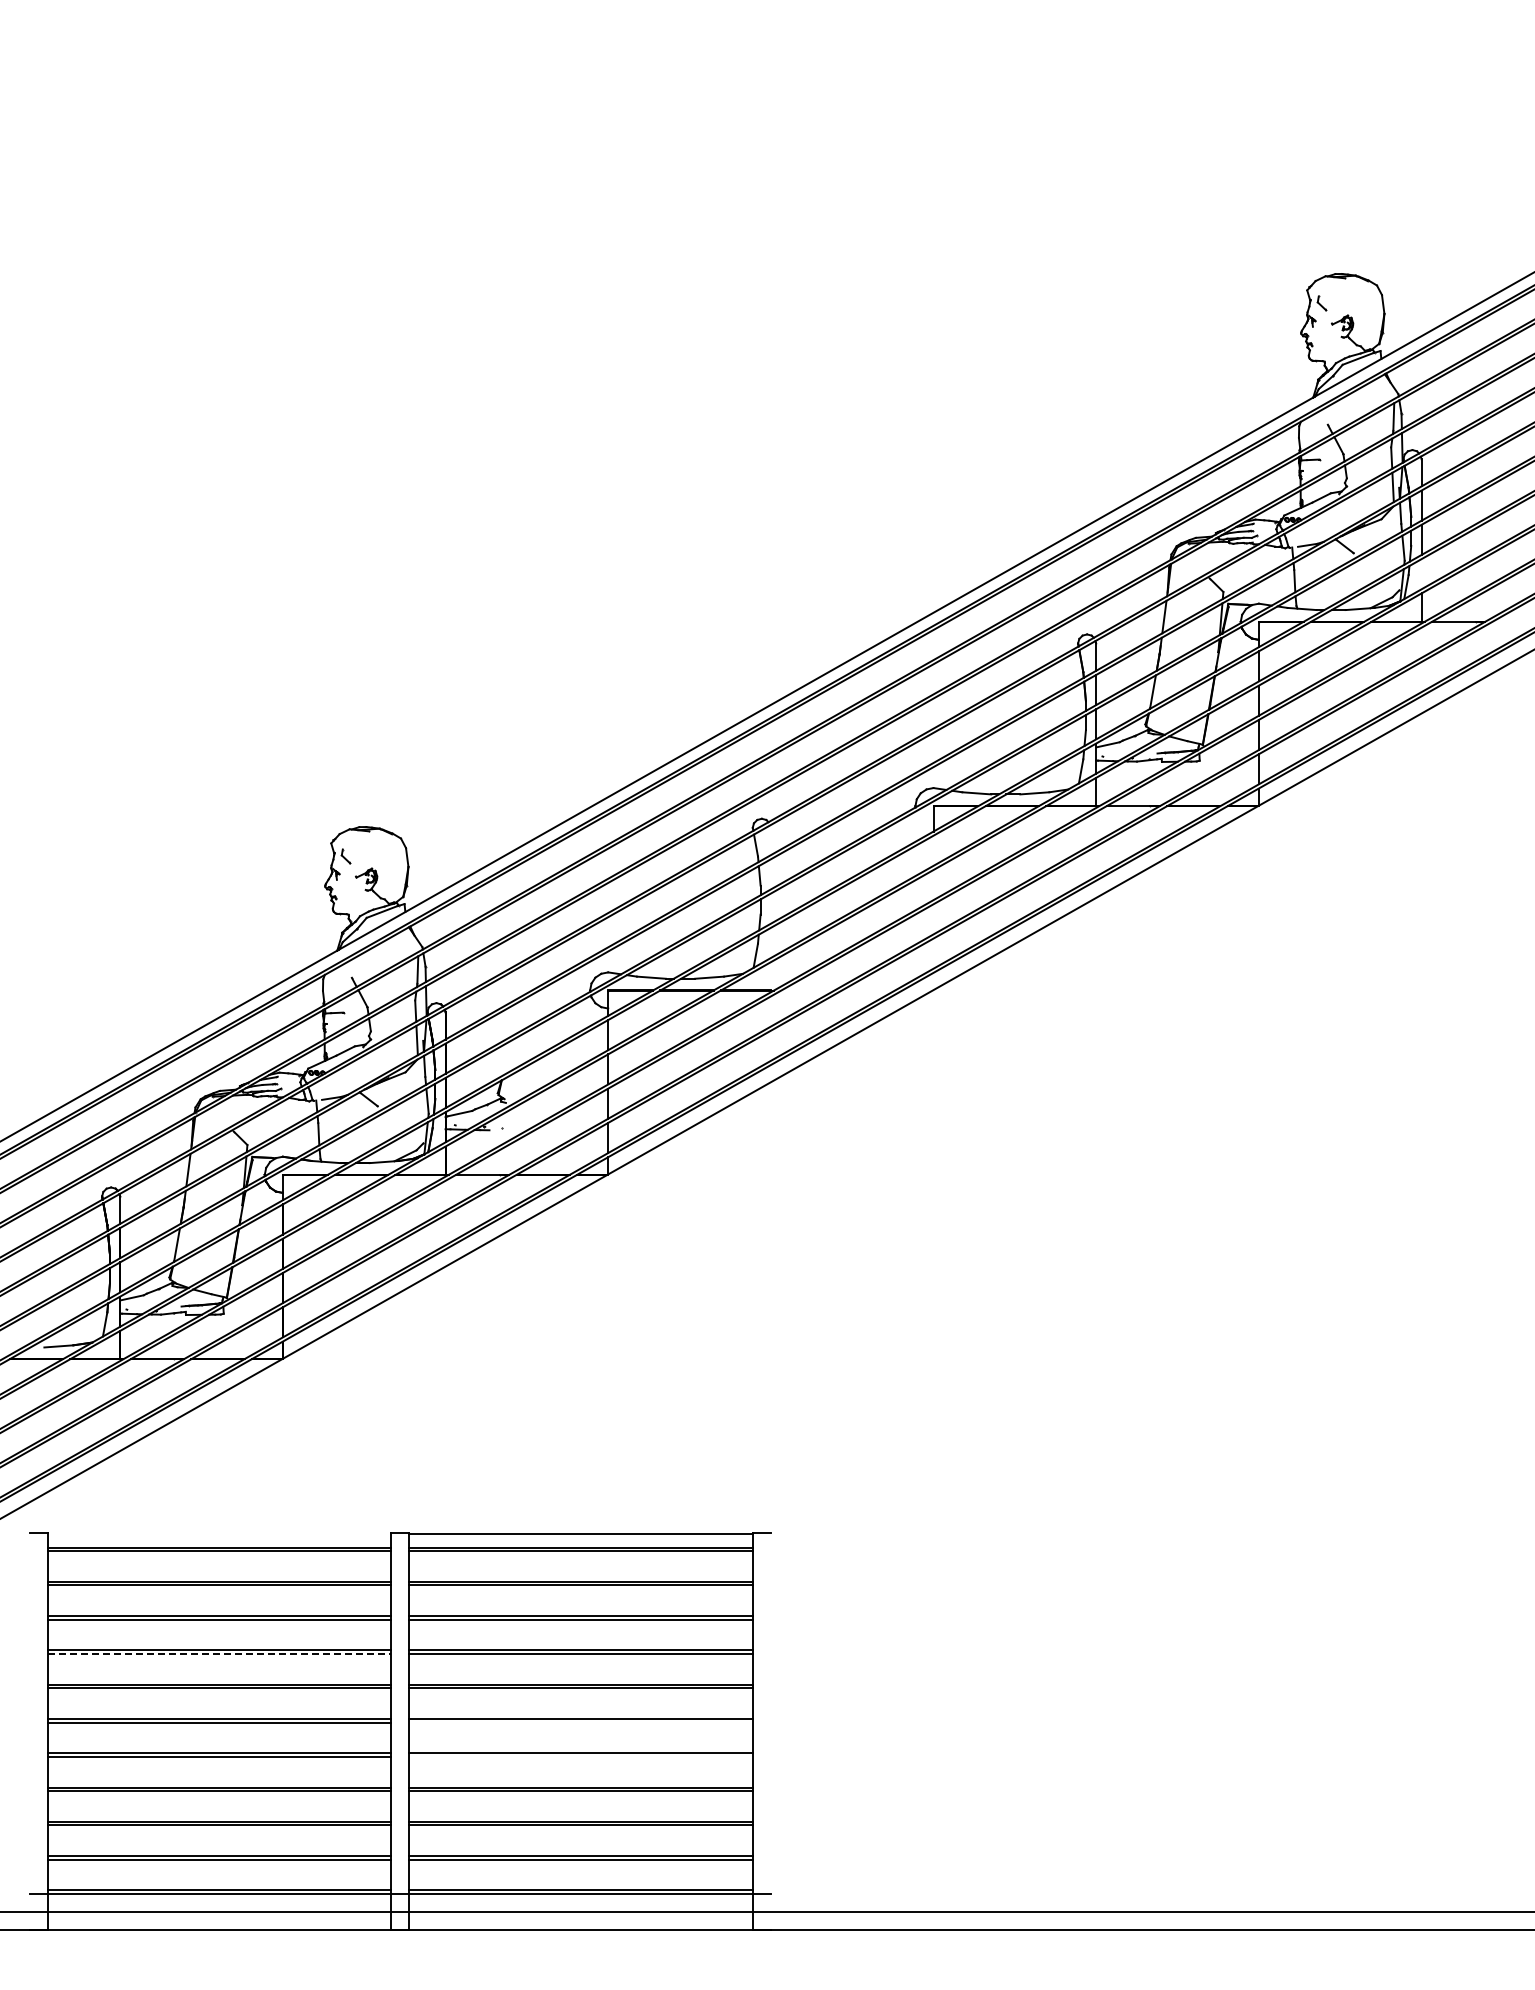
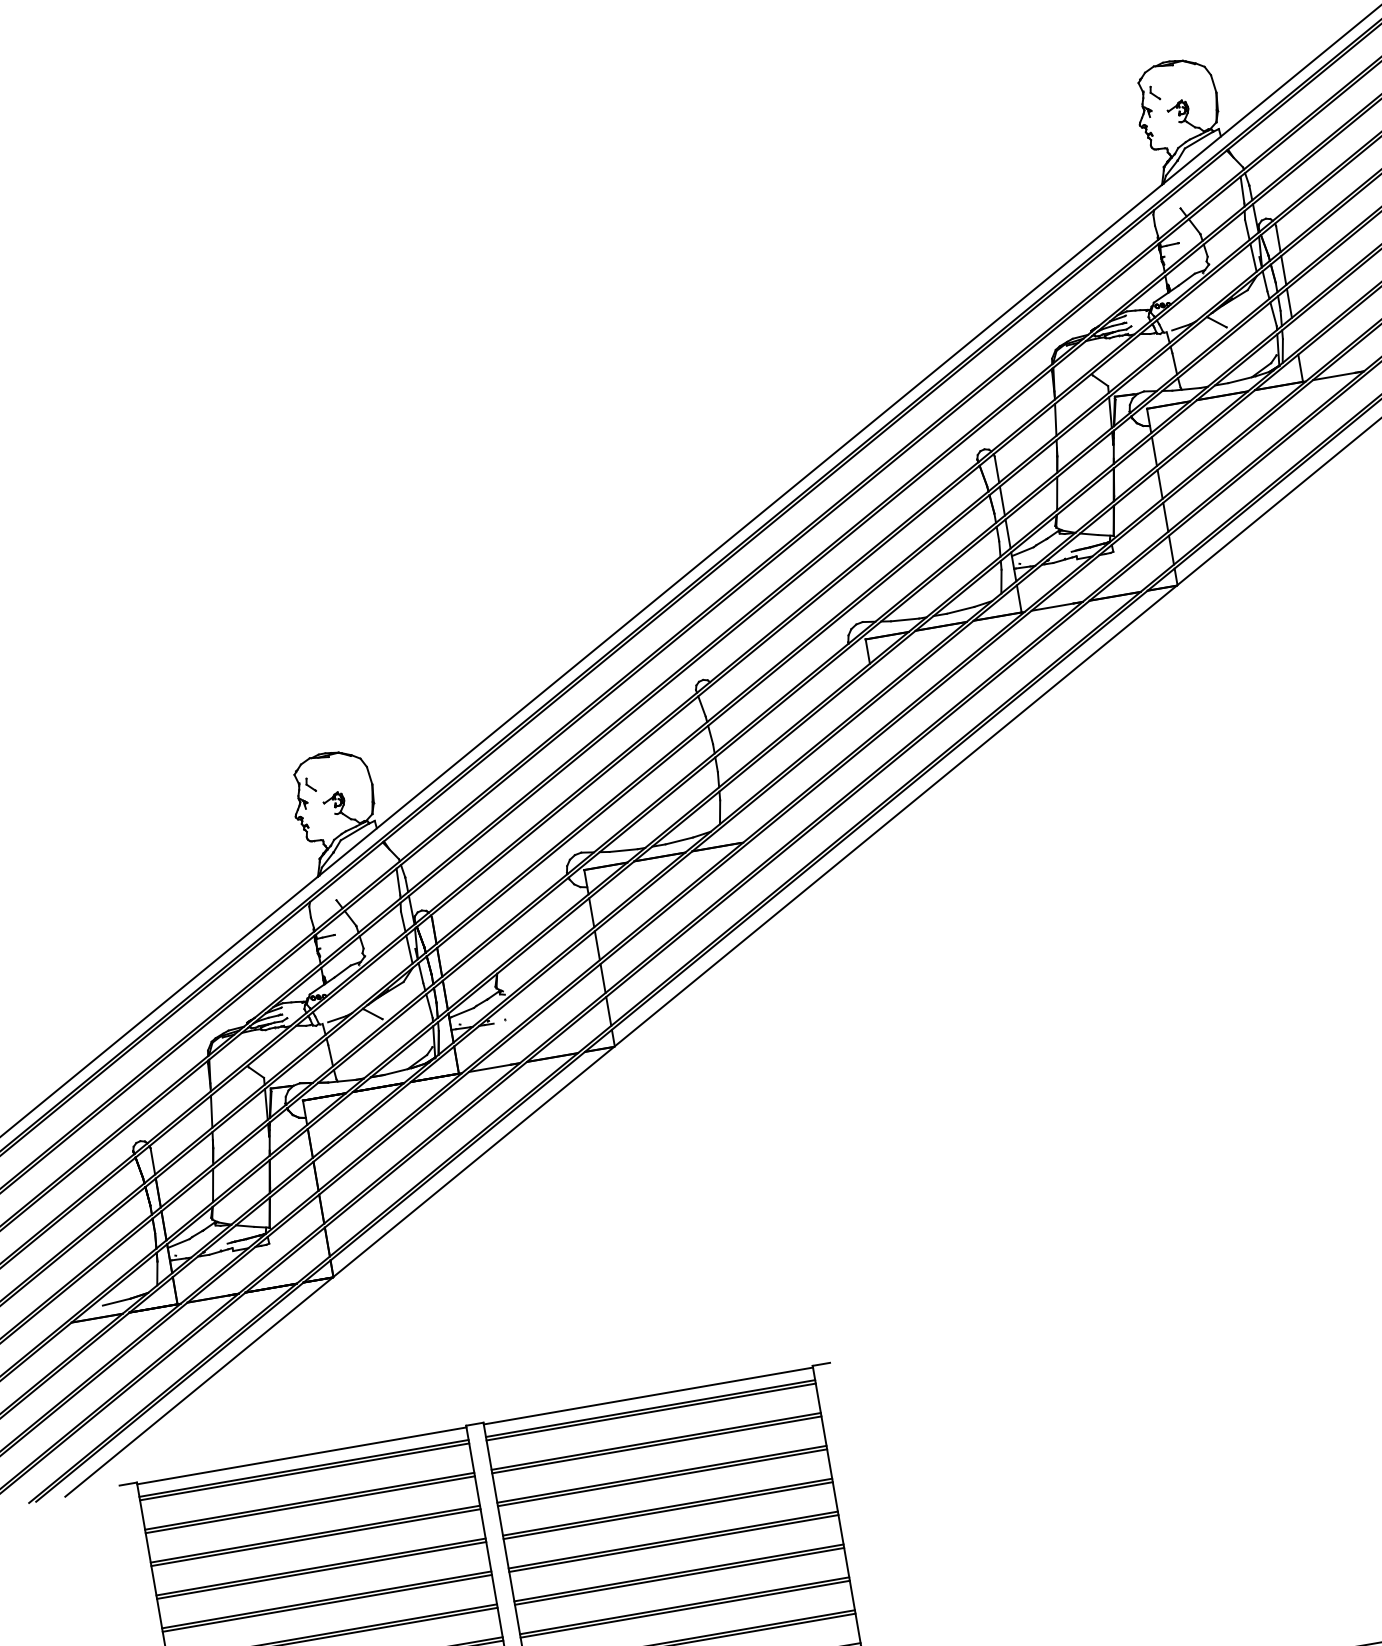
line: (219, 1534) -> (301, 1455), added
line: (219, 1654) -> (321, 1570), dashed -> solid
line: (580, 1722) -> (678, 1576), added
line: (580, 1756) -> (684, 1608), added

